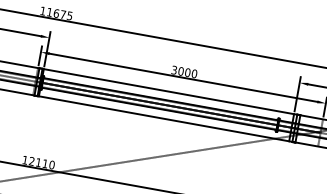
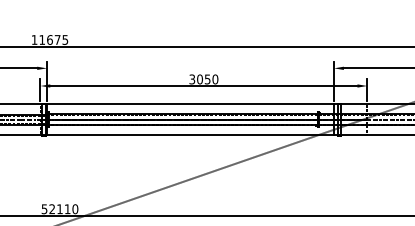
text: (187, 72) -> (207, 79), 3000 -> 3050
text: (25, 160) -> (44, 209), 12110 -> 52110

